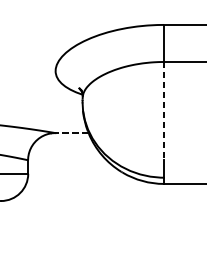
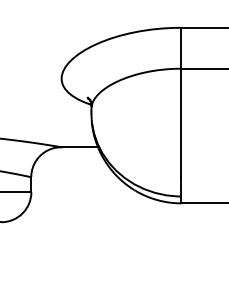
line: (164, 111) -> (181, 123), dashed -> solid
line: (71, 133) -> (79, 147), dashed -> solid

